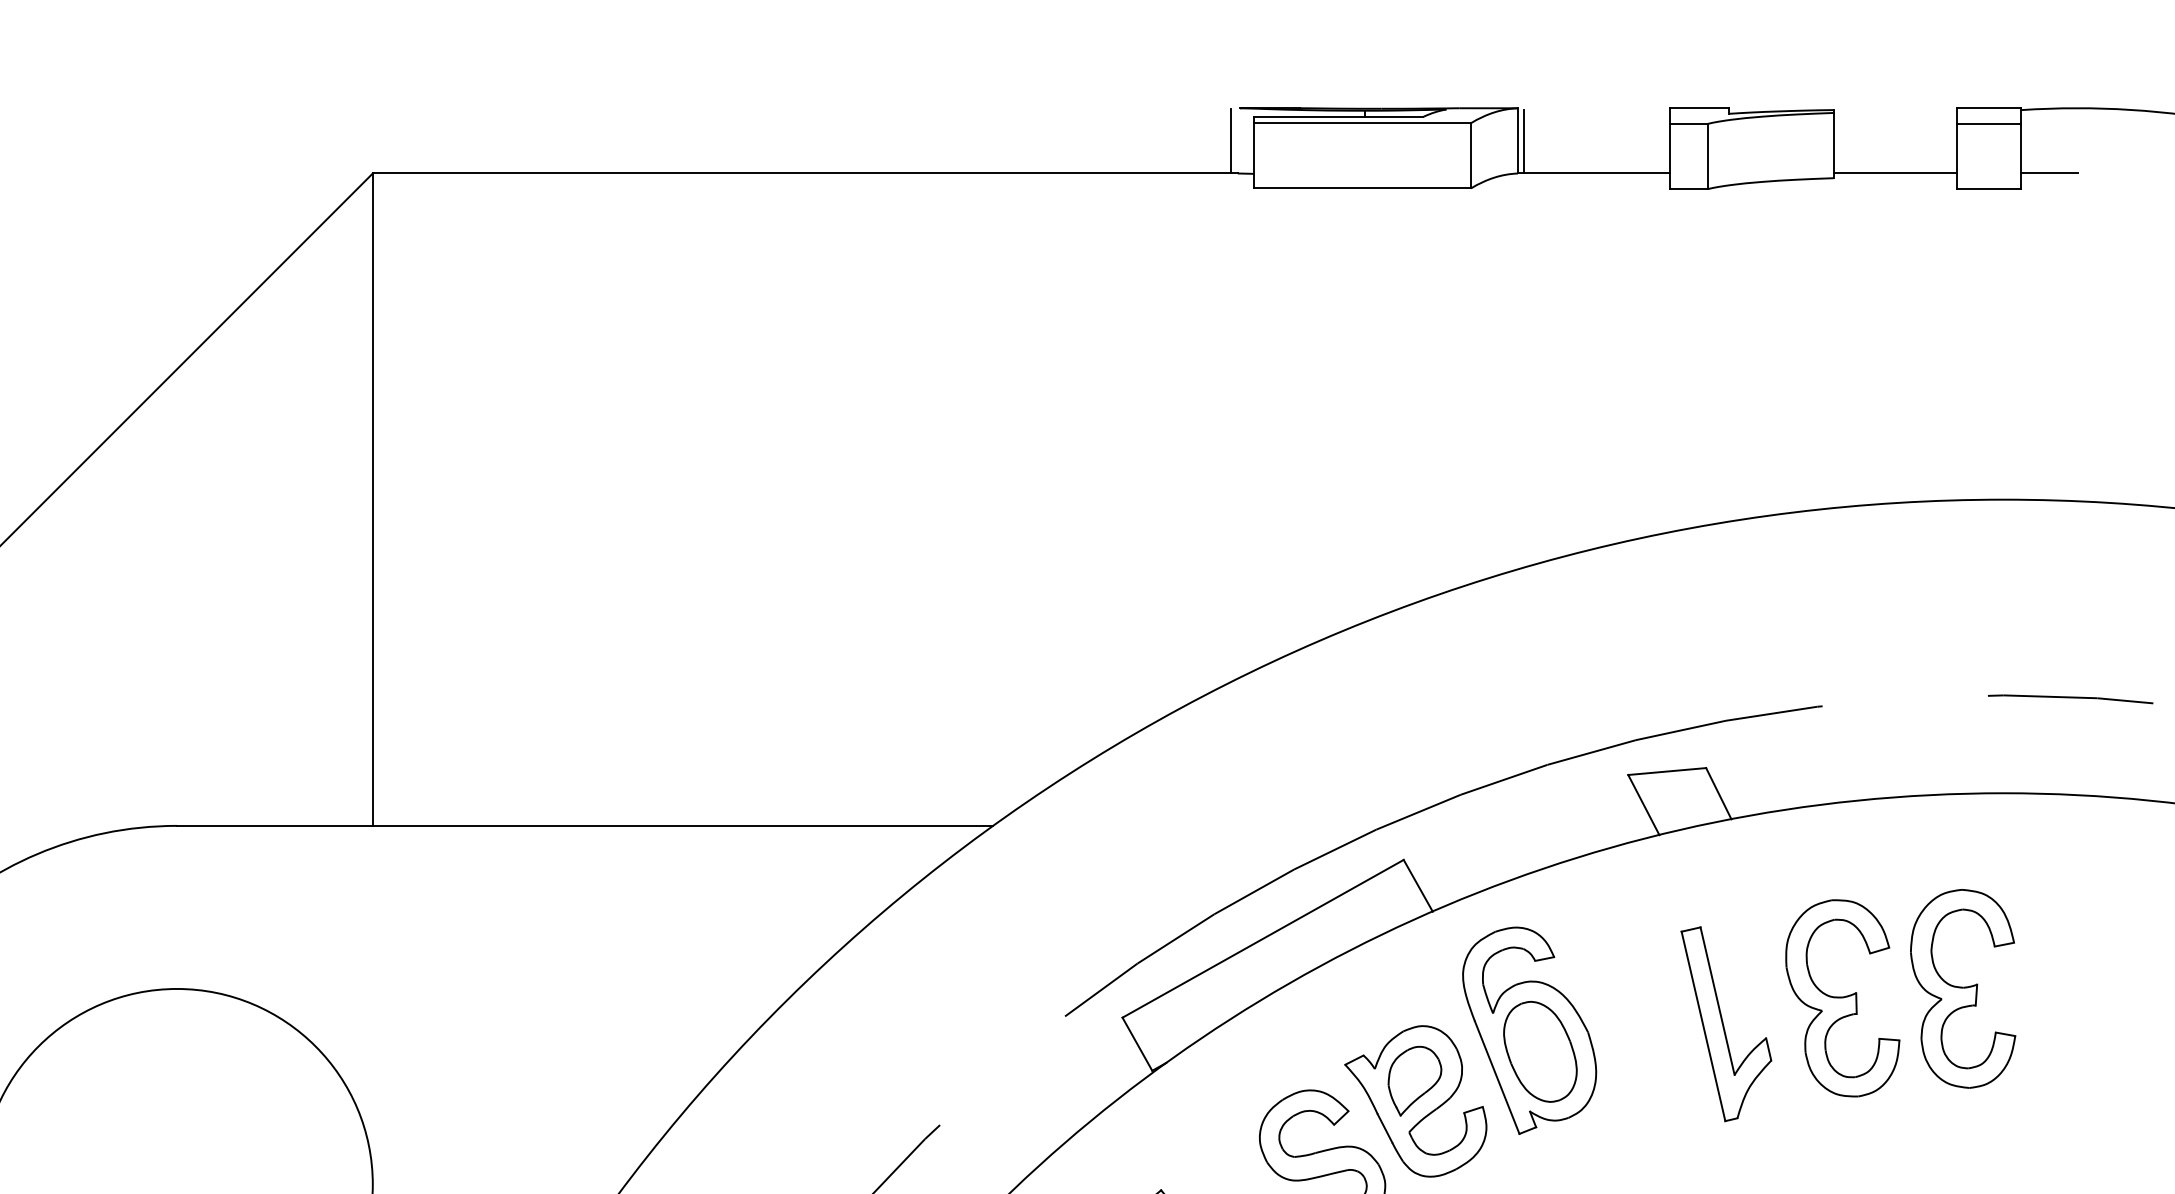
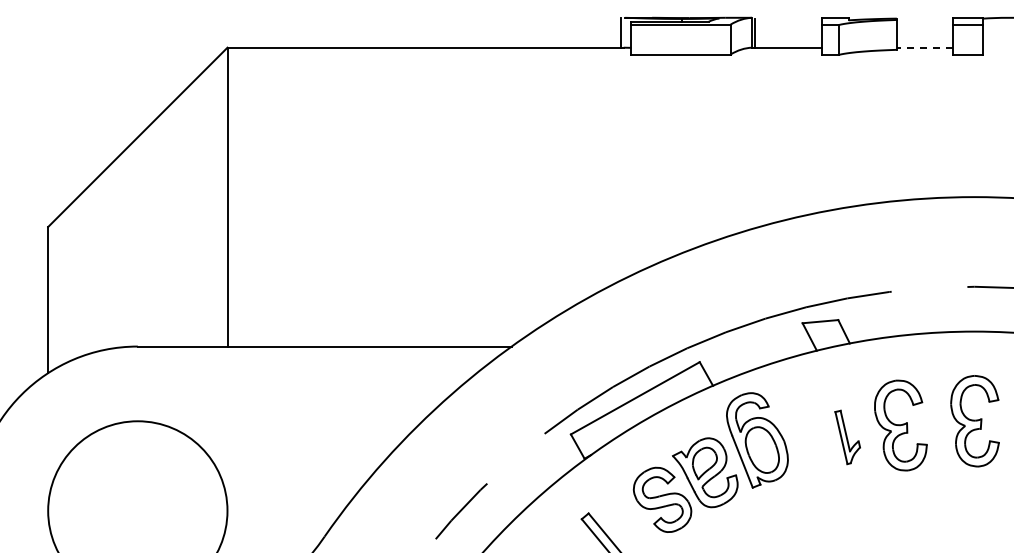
line: (1894, 173) -> (924, 47), solid -> dashed
line: (2049, 173) -> (995, 47), removed
part: (1961, 989) -> (974, 421), moved
part: (1726, 1024) -> (847, 437), size x0.6

